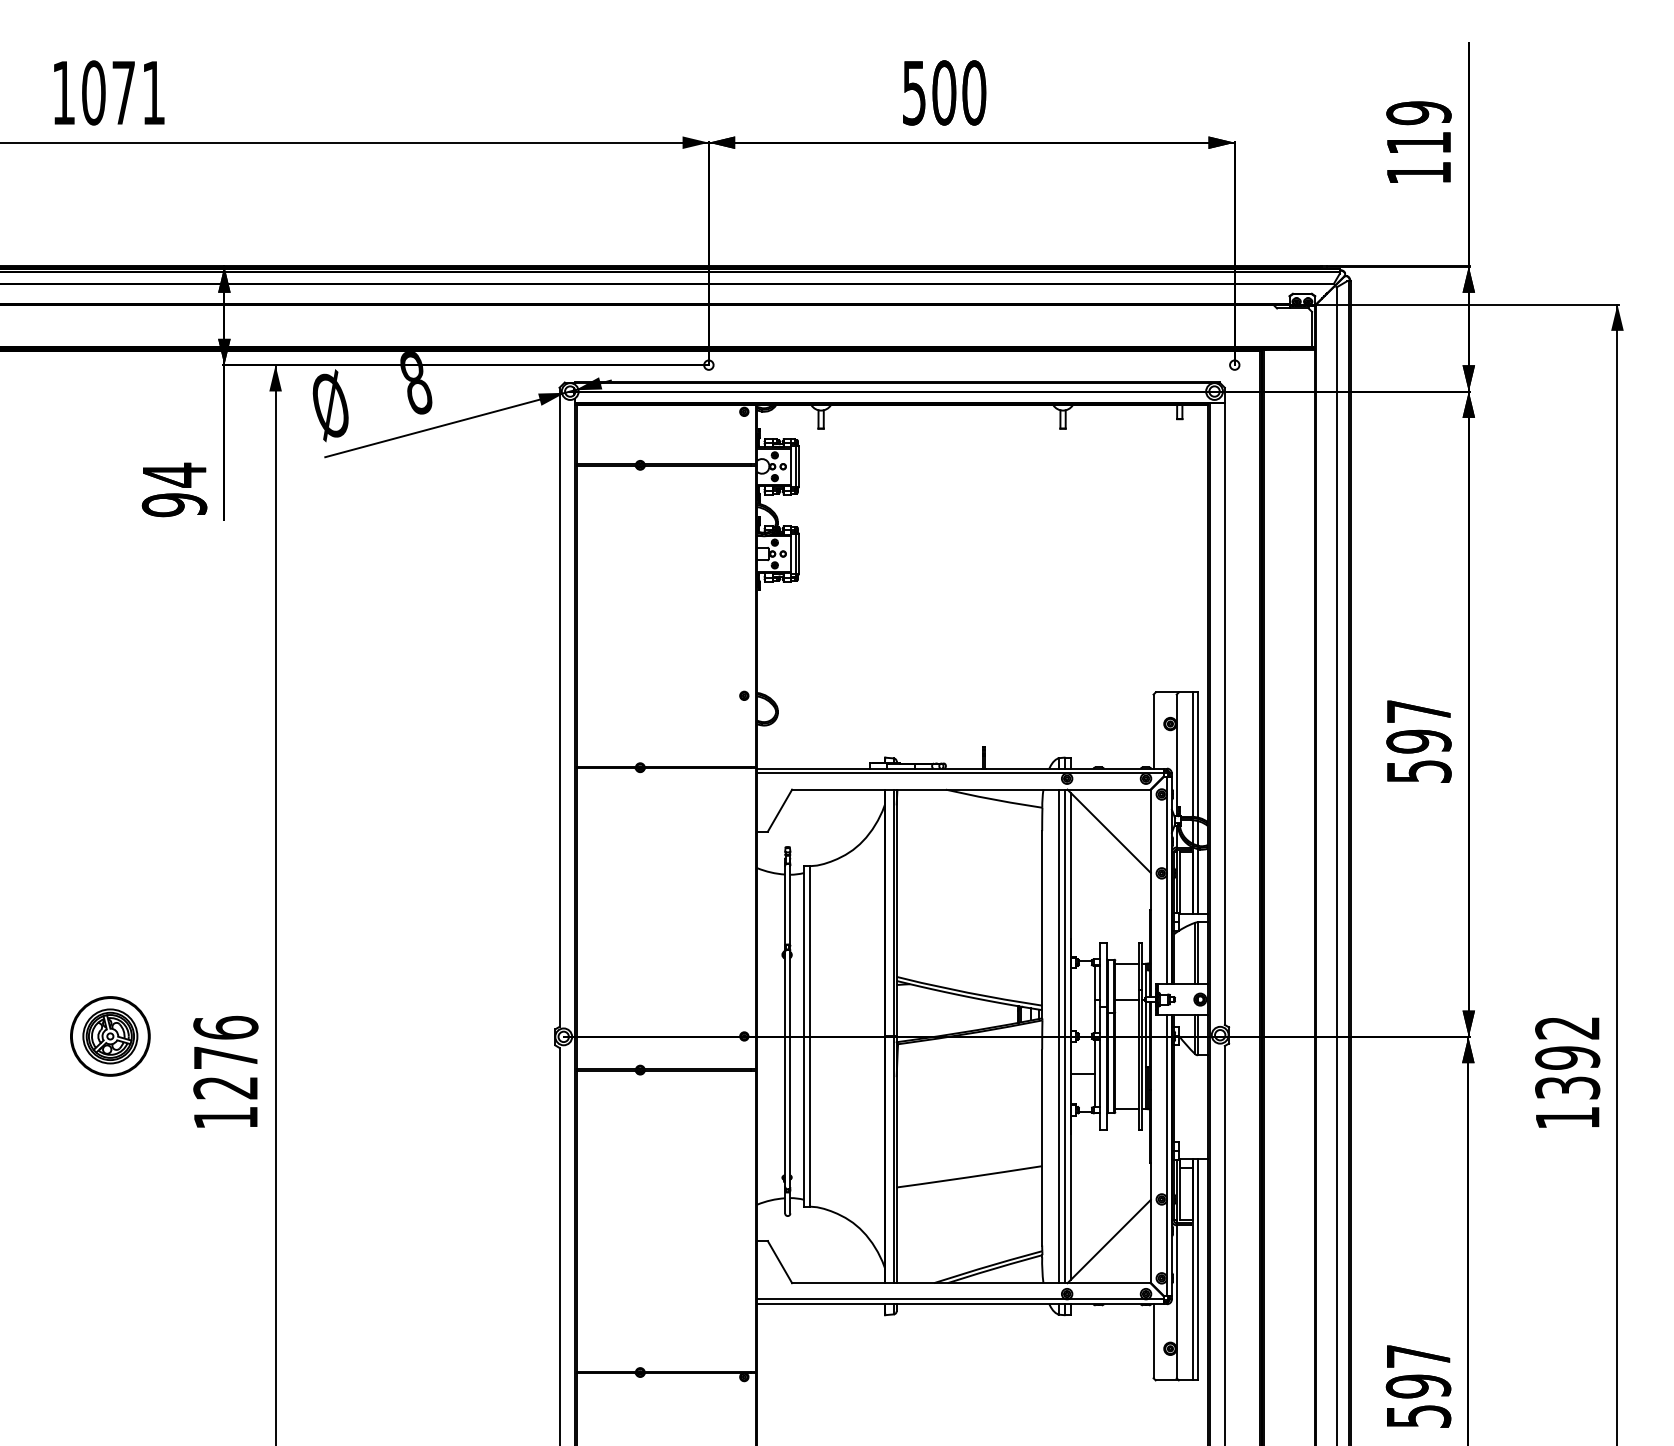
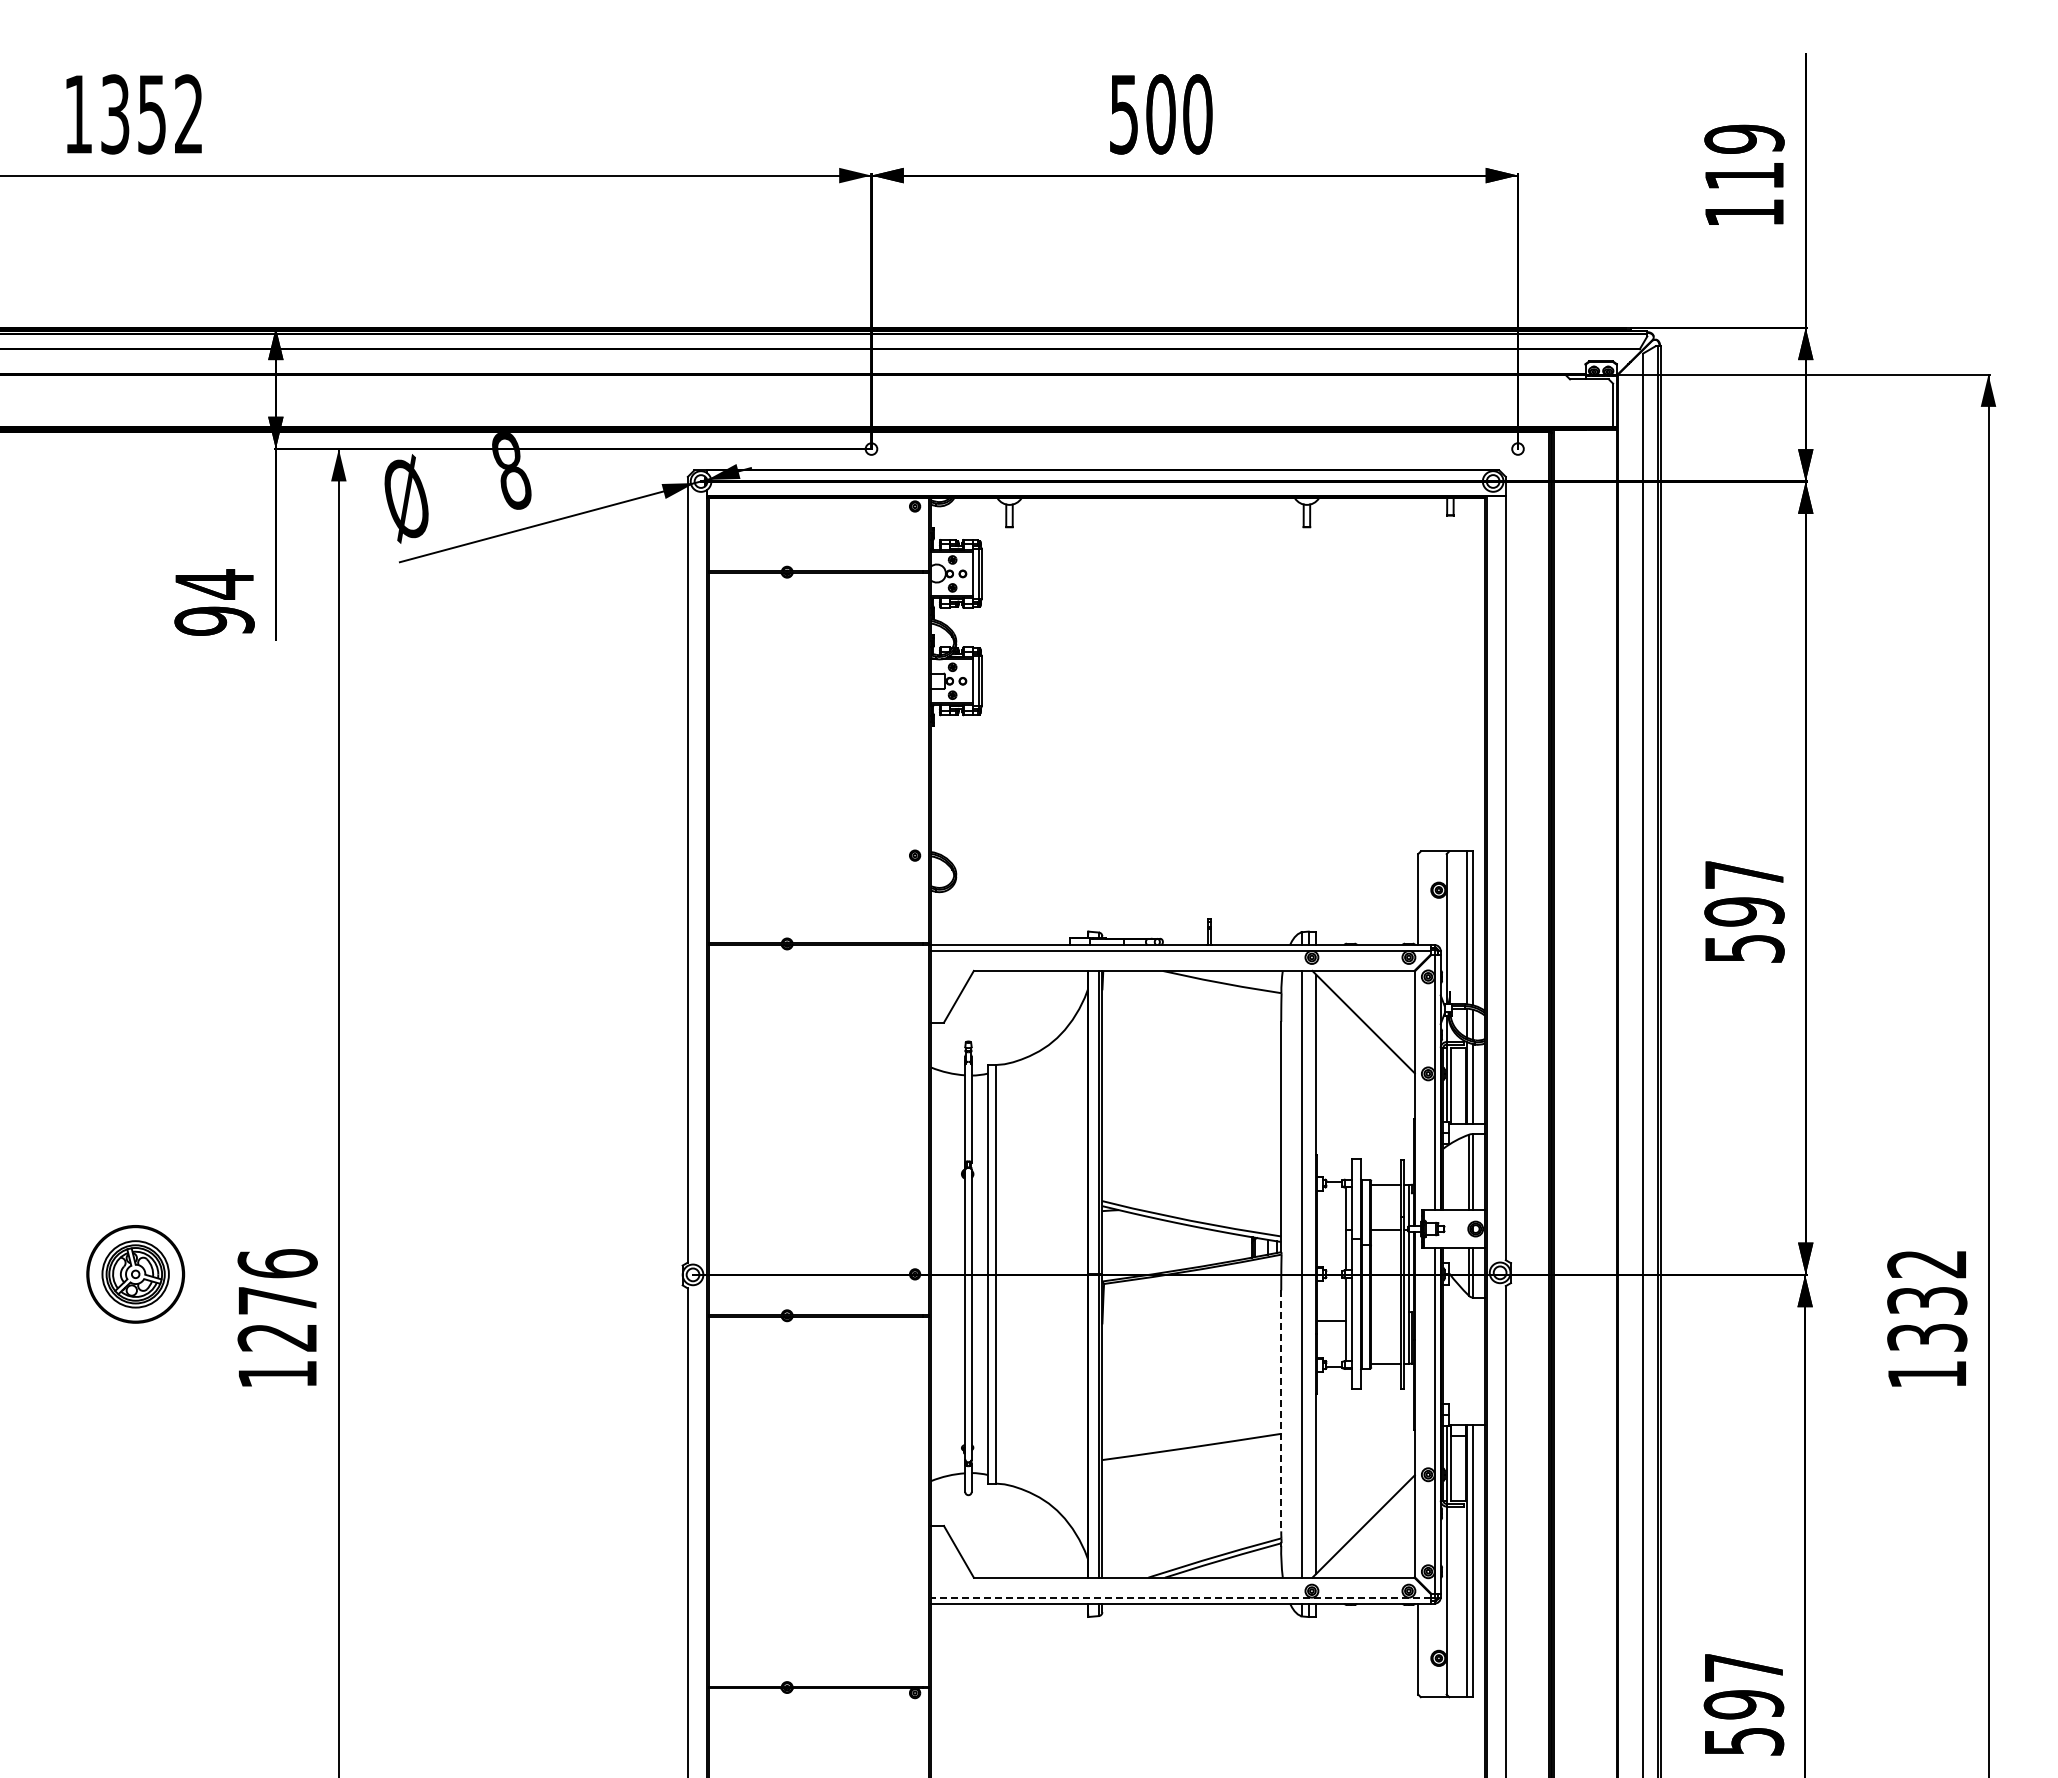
text: (123, 93) -> (151, 114), 1071 -> 1352
line: (1064, 1035) -> (1308, 1273), removed
text: (1567, 1057) -> (1927, 1300), 1392 -> 1332
line: (1042, 1148) -> (1281, 1411), solid -> dashed
line: (960, 1299) -> (1180, 1597), solid -> dashed

